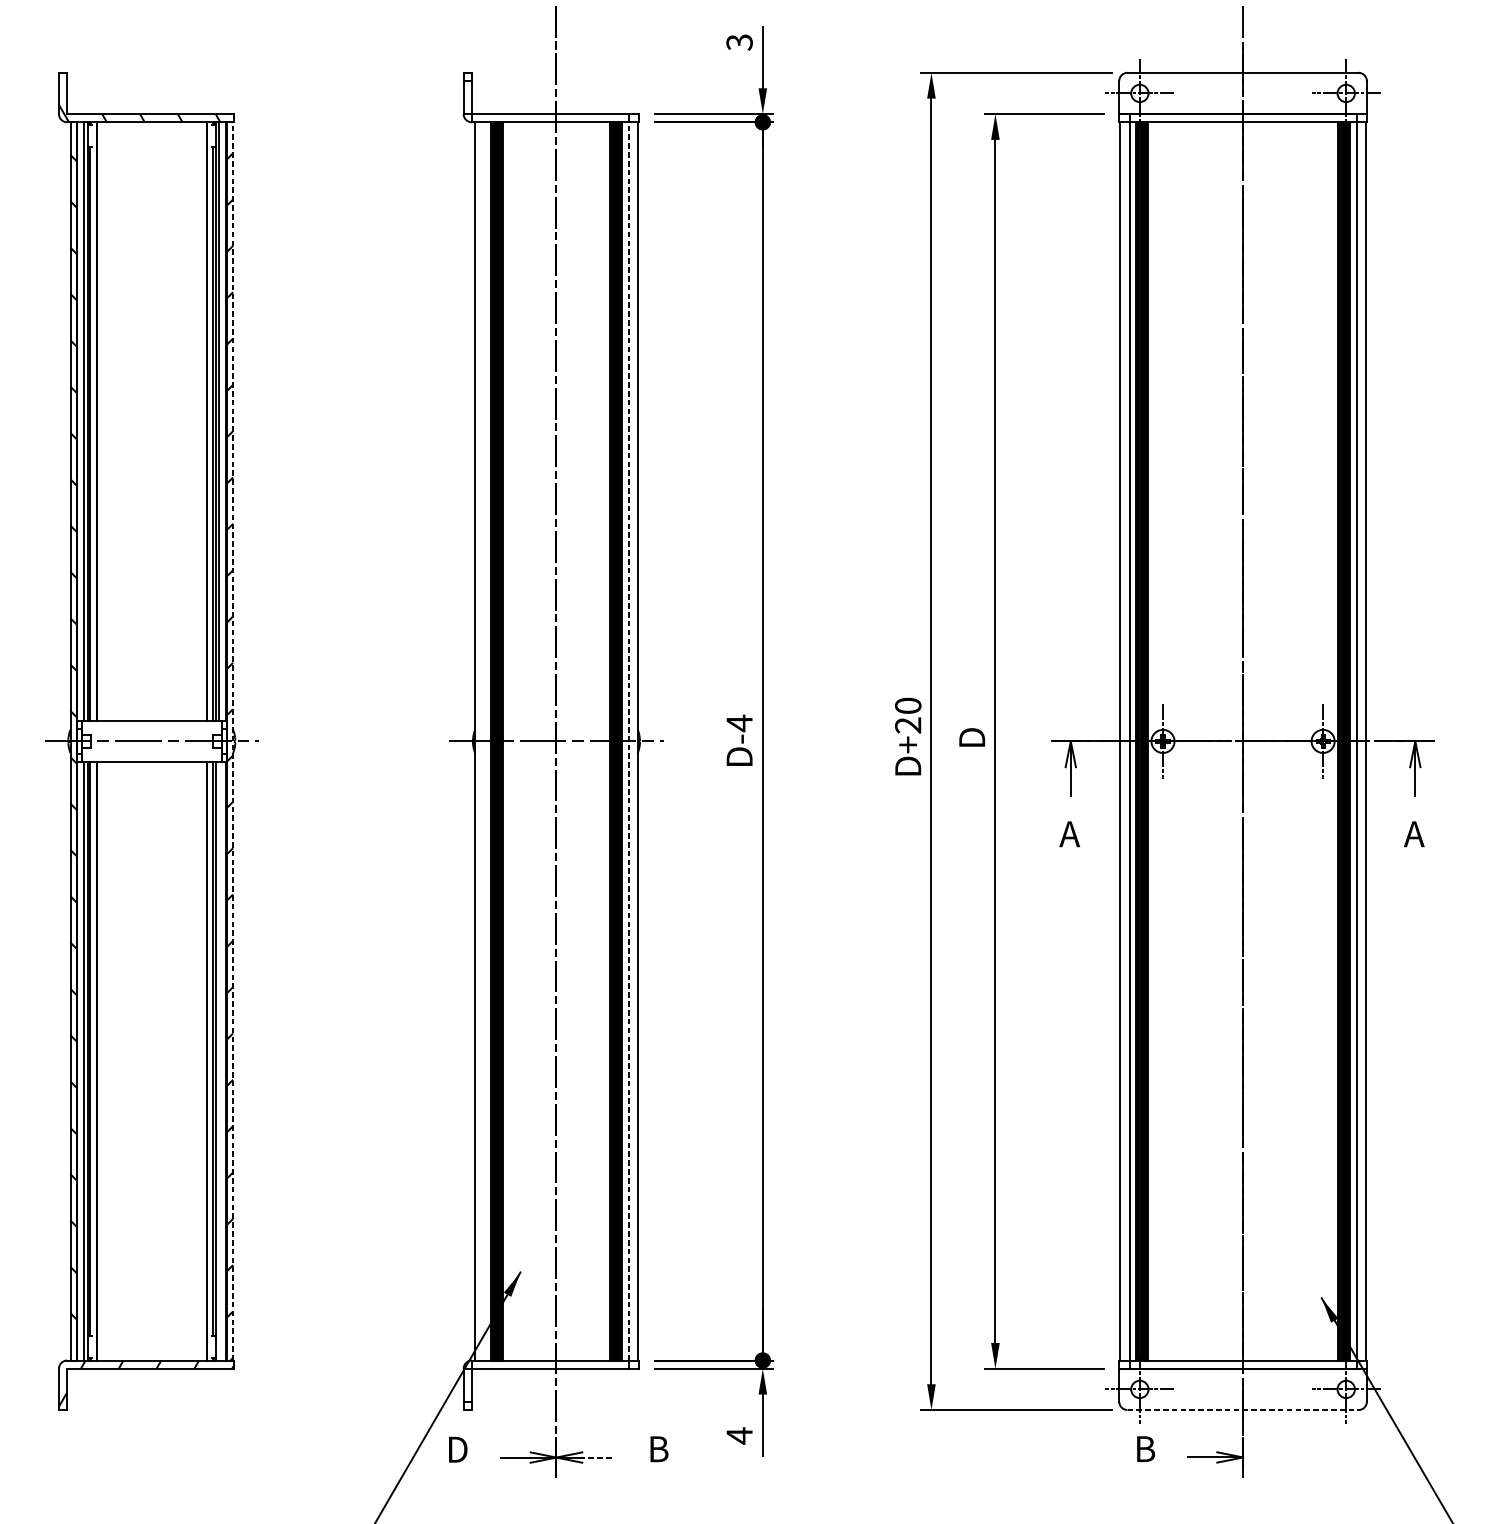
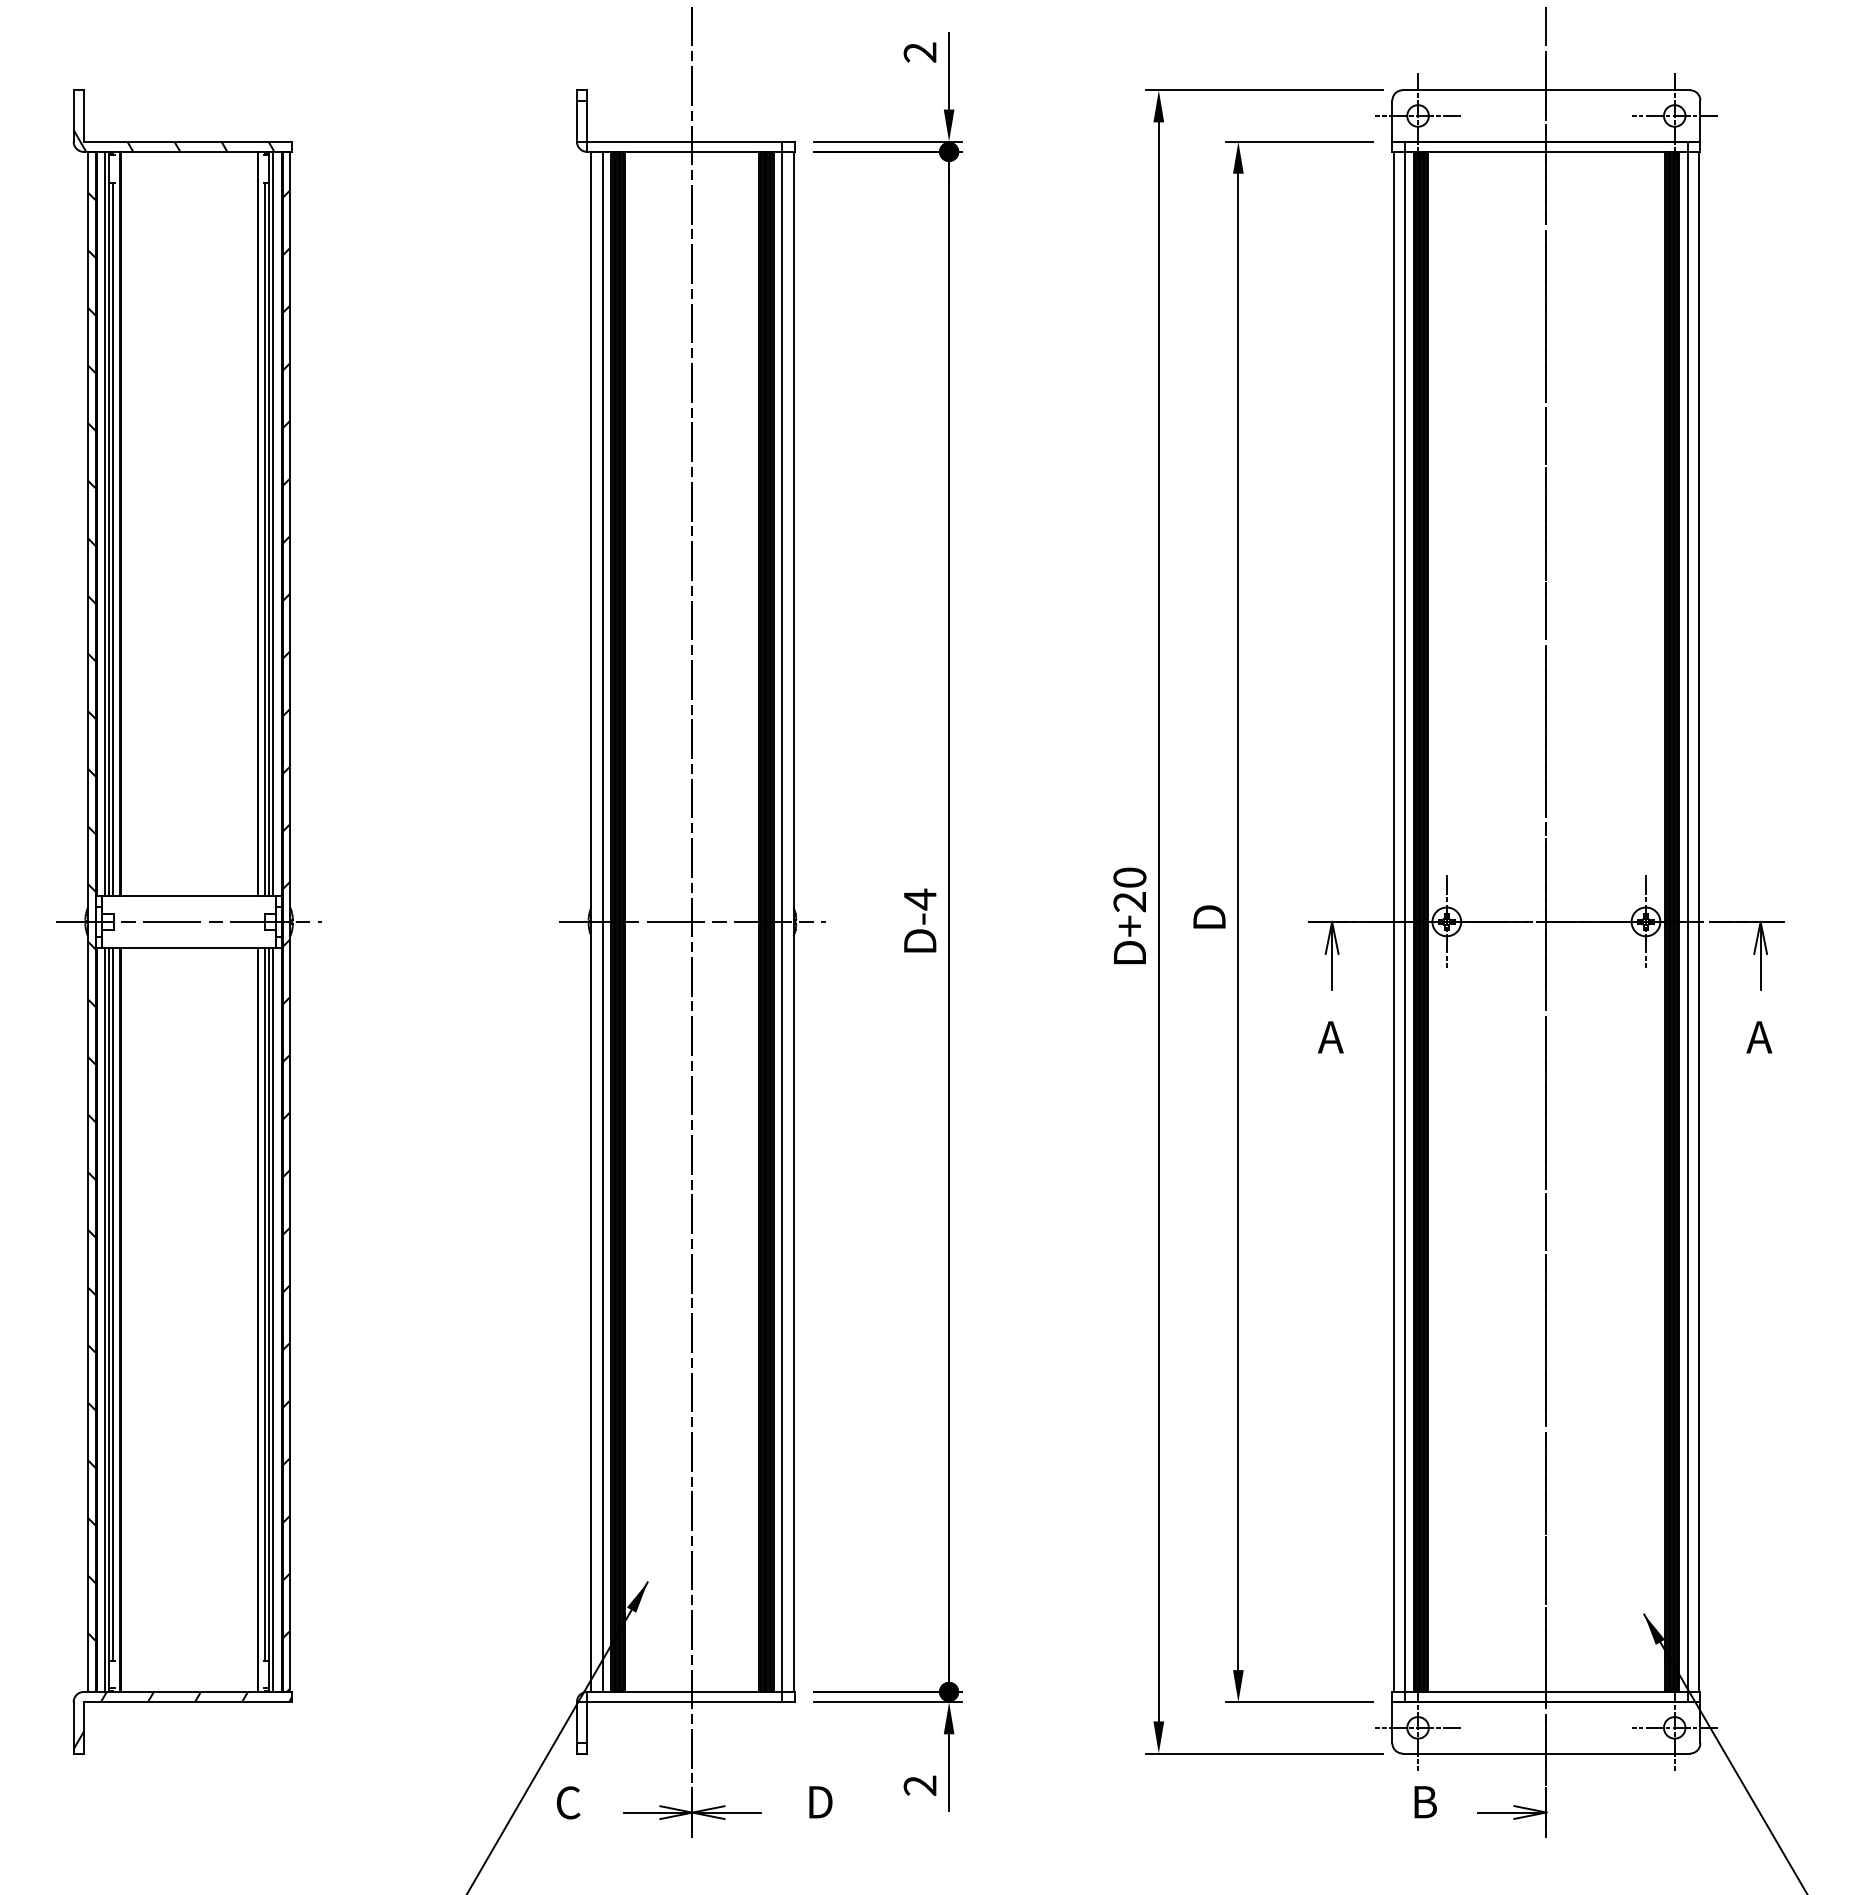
text: (739, 42) -> (920, 52), 3 -> 2
line: (233, 741) -> (290, 921), dashed -> solid
line: (484, 741) -> (602, 921), added
line: (628, 741) -> (782, 921), dashed -> solid
line: (219, 1061) -> (273, 1319), added
line: (1243, 1410) -> (1546, 1753), dashed -> solid
text: (739, 1435) -> (919, 1785), 4 -> 2
text: (456, 1449) -> (568, 1802), D -> C
text: (661, 1449) -> (822, 1802), B -> D
line: (596, 1457) -> (742, 1812), dashed -> solid

